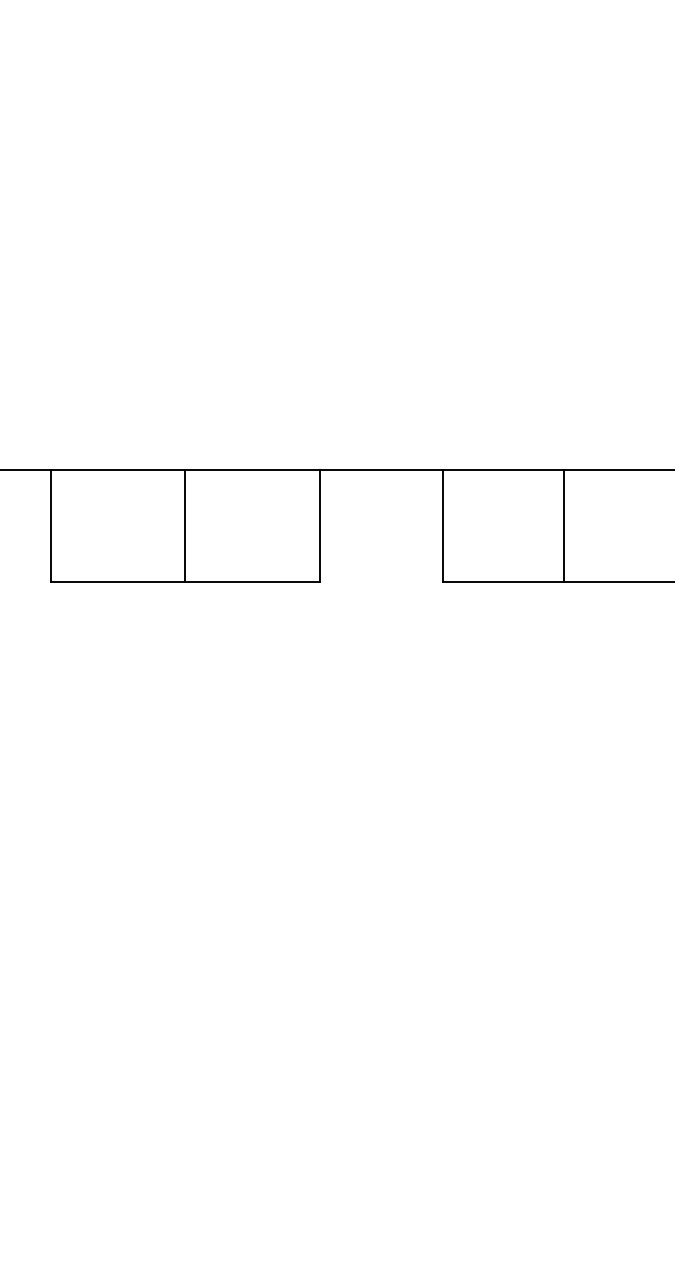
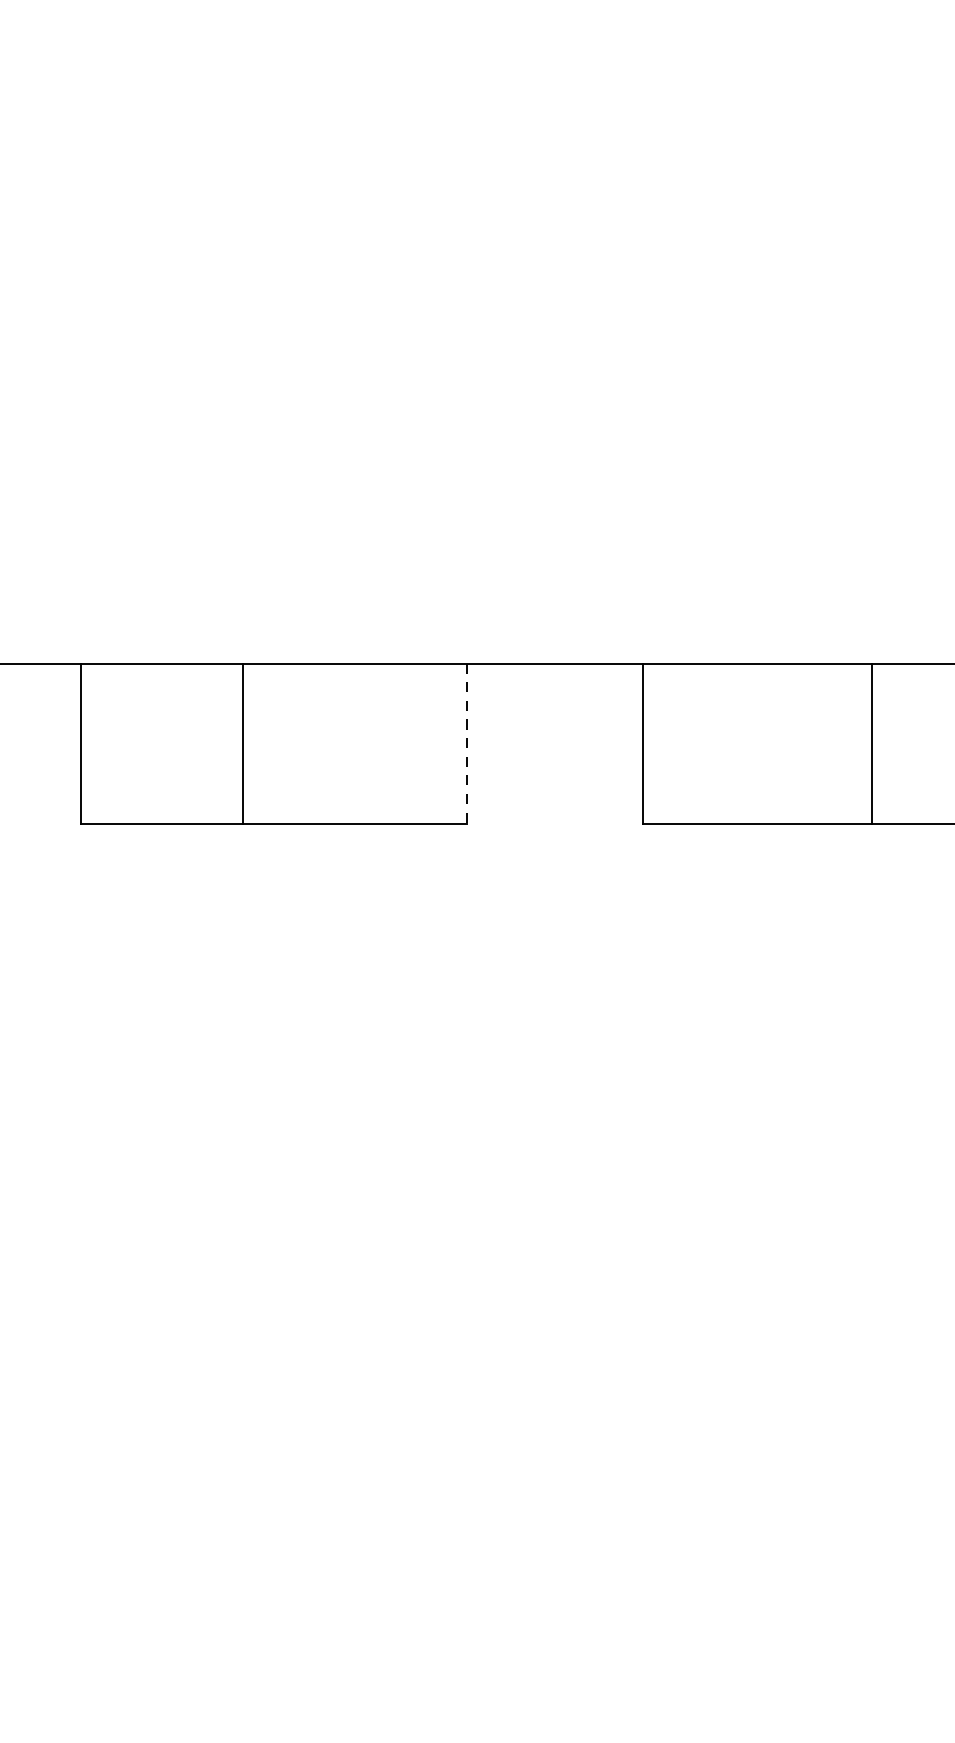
line: (185, 525) -> (242, 743), moved
line: (320, 525) -> (467, 743), solid -> dashed
line: (563, 525) -> (871, 743), moved

